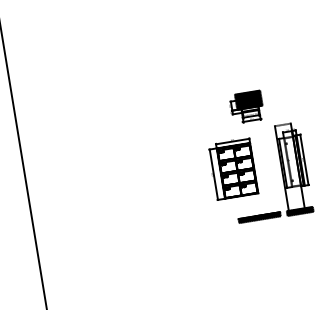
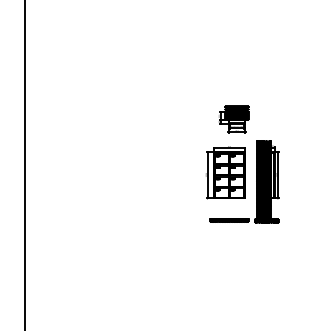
hatch: (289, 167) -> (263, 179), added
part: (232, 168) -> (225, 172), moved

